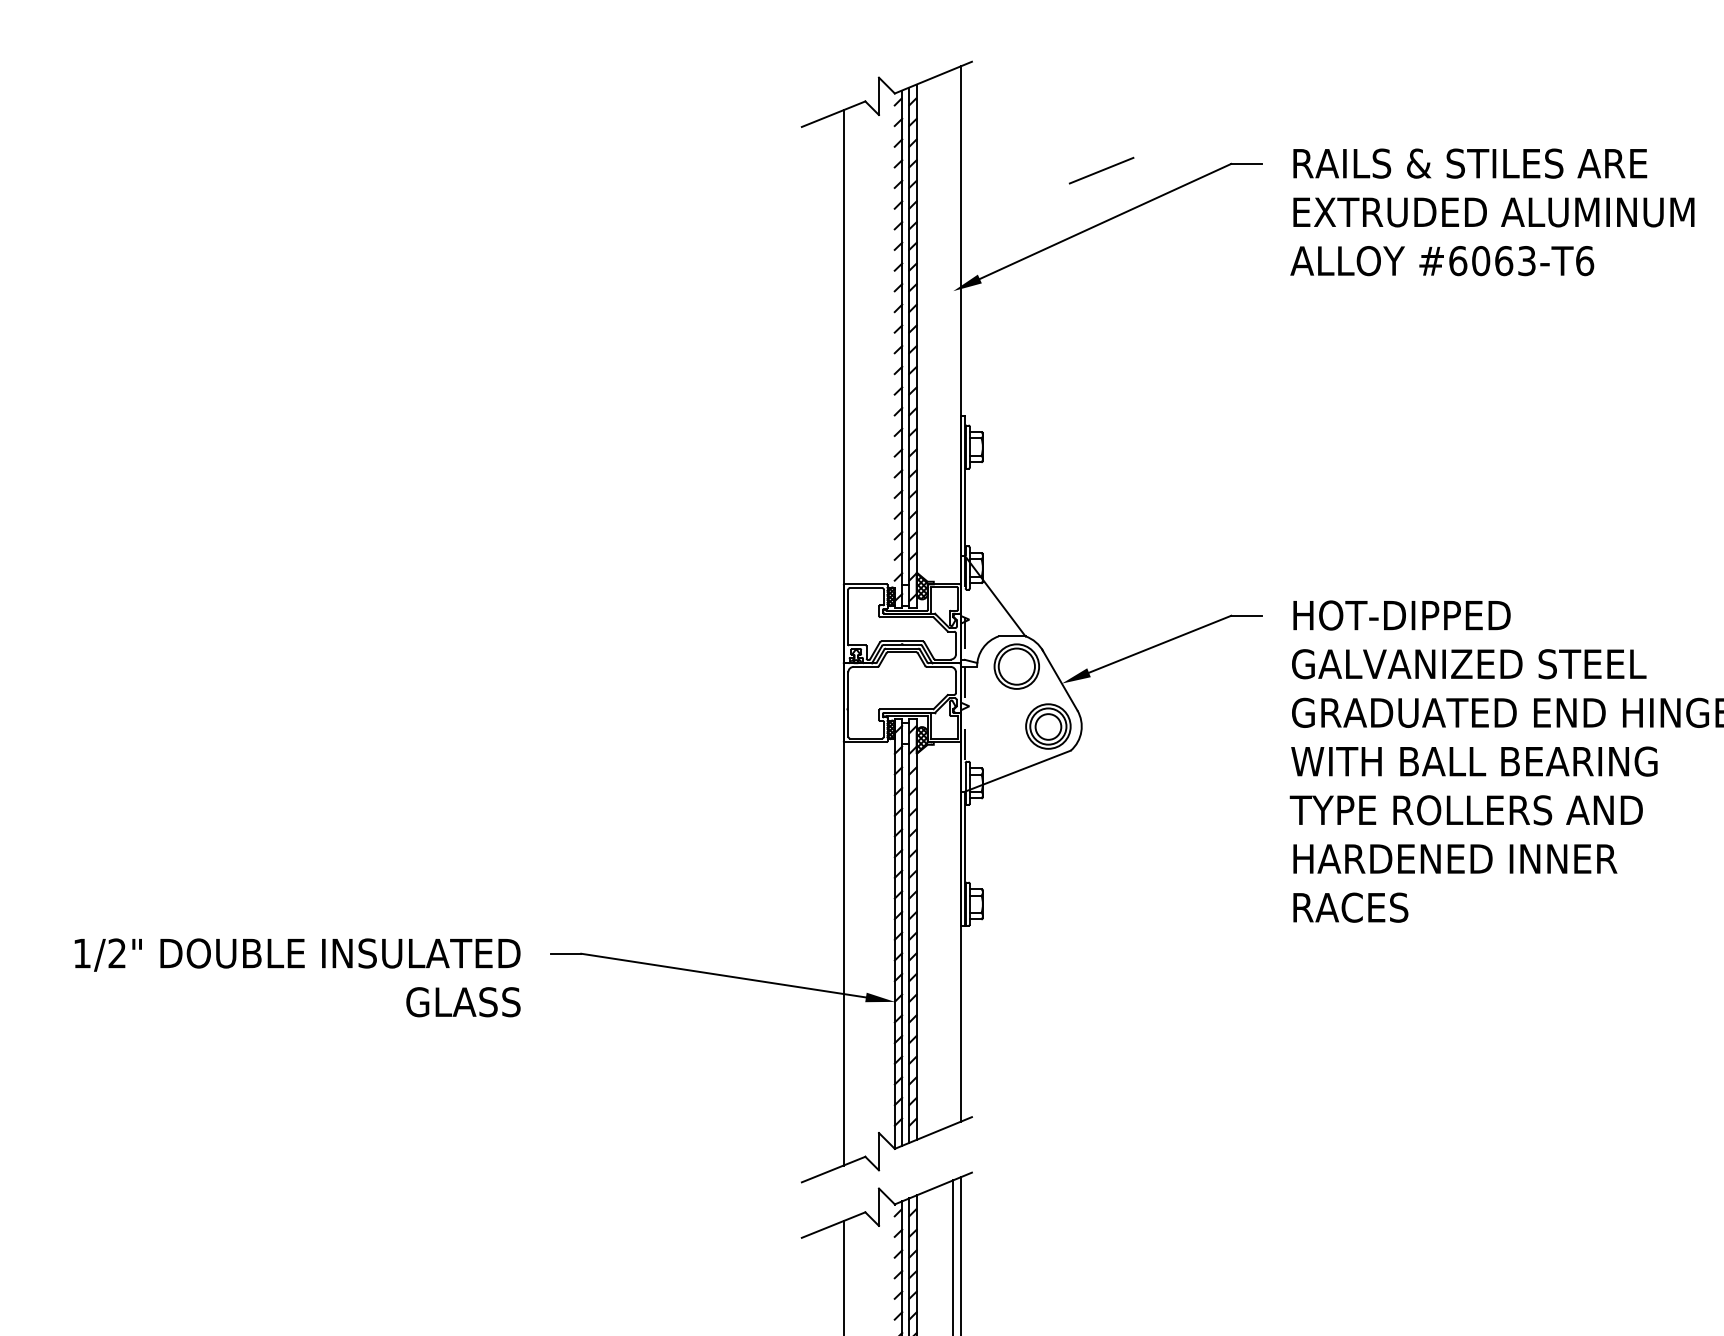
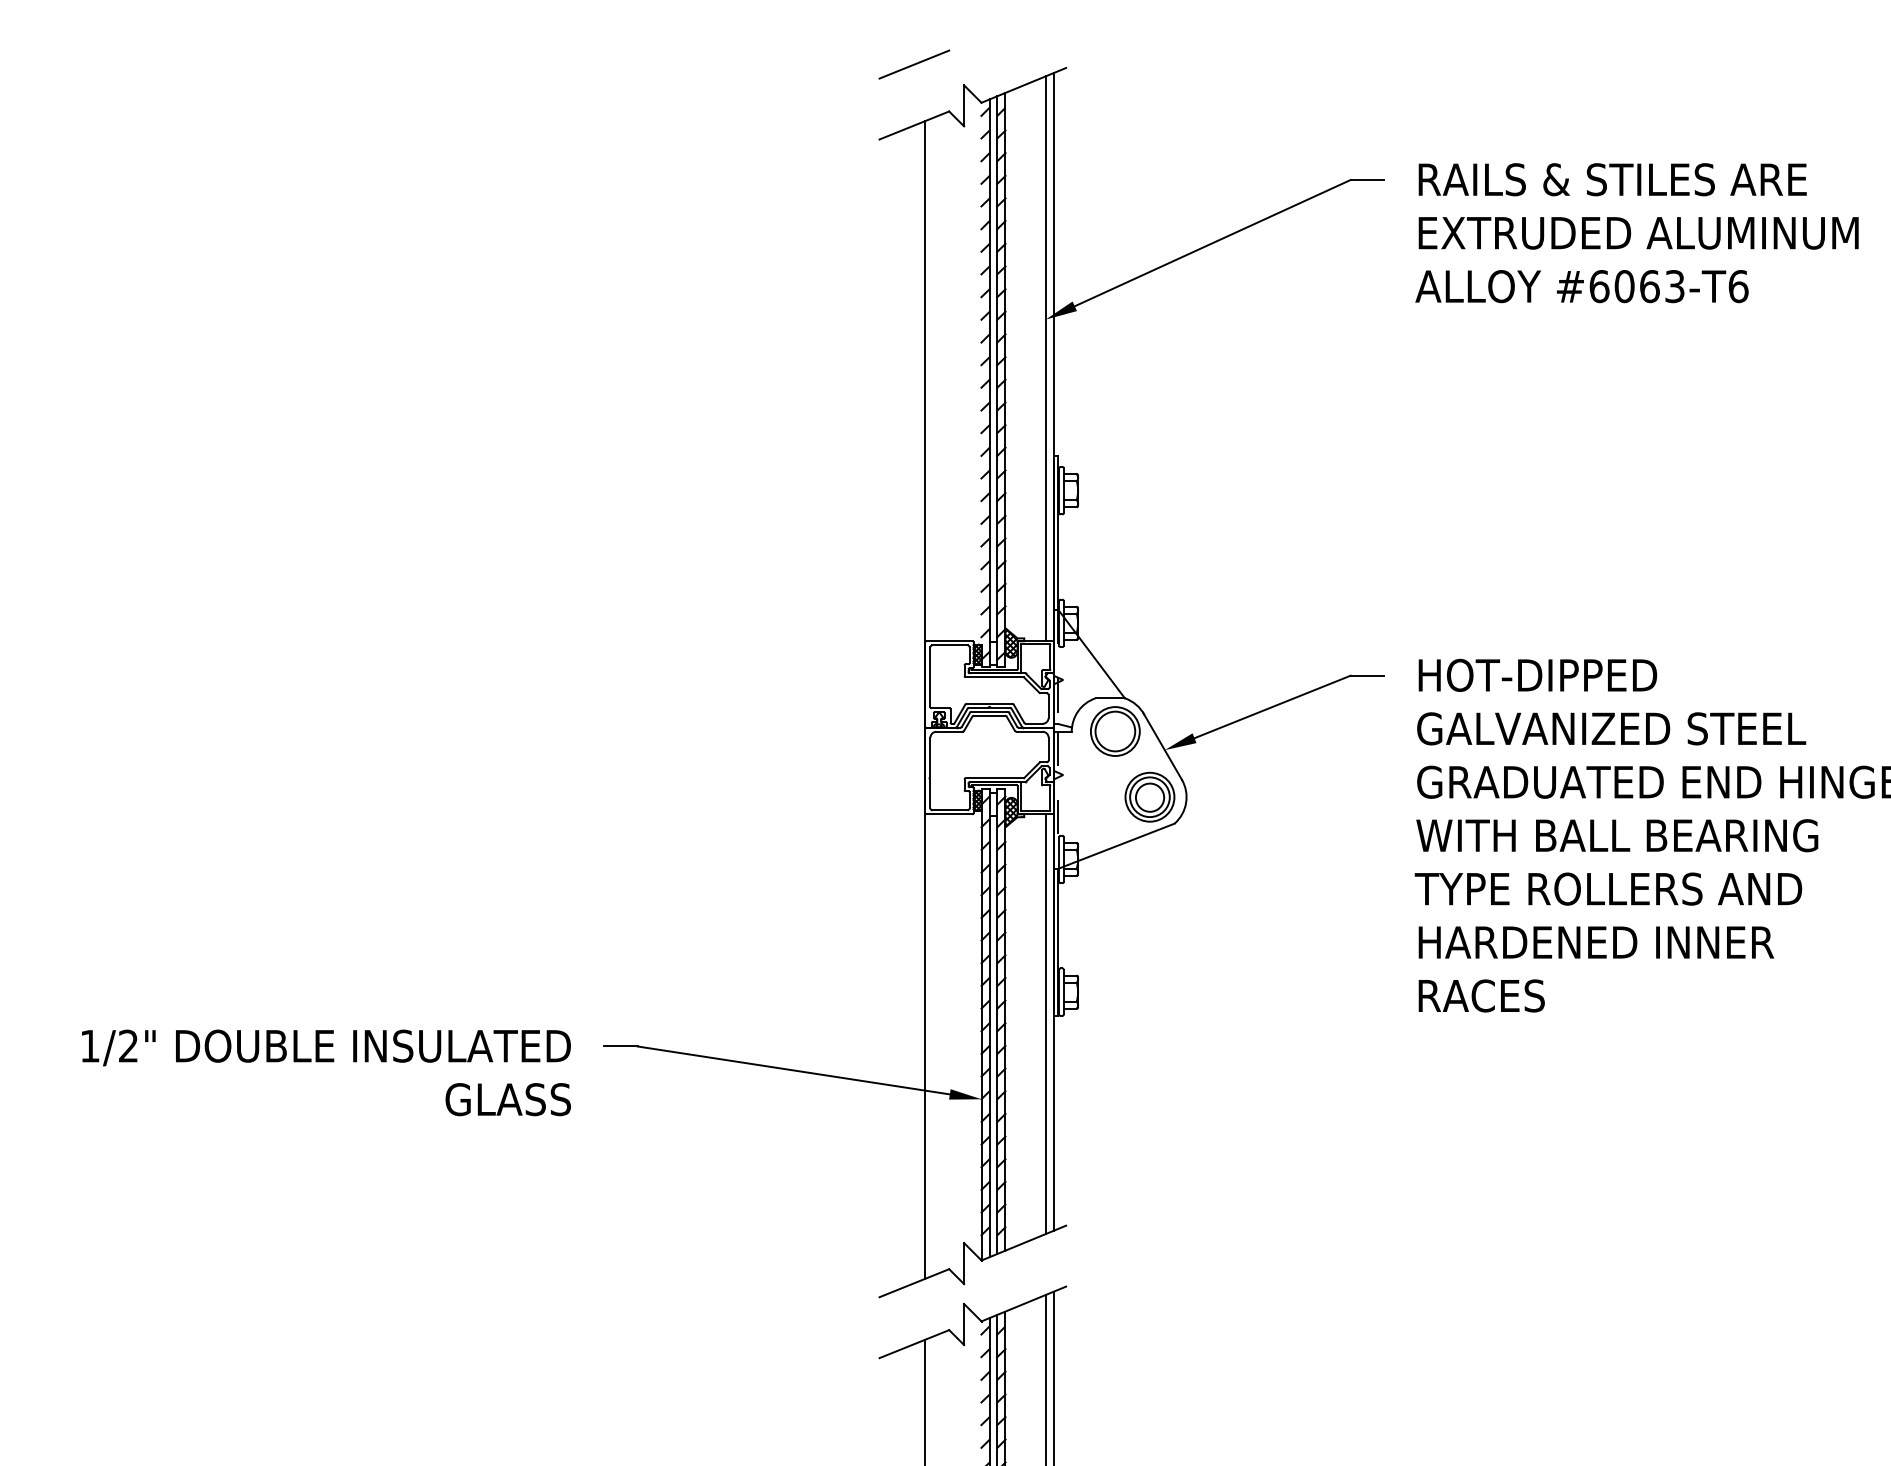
line: (1101, 170) -> (914, 64), moved
line: (953, 326) -> (1045, 358), added
line: (953, 933) -> (1045, 1024), added

